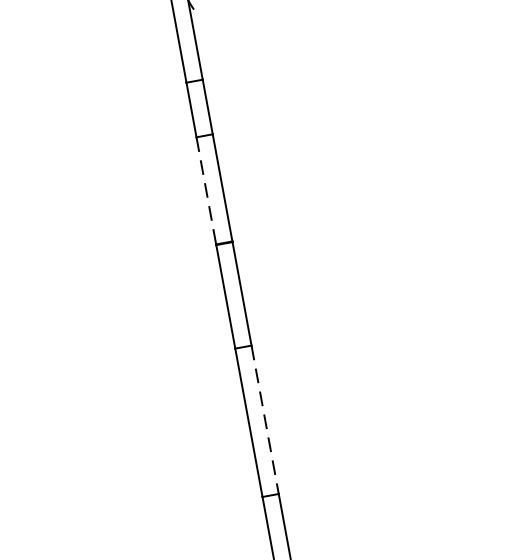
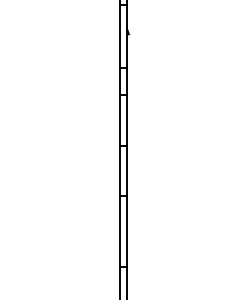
line: (206, 191) -> (119, 120), dashed -> solid
line: (265, 420) -> (127, 231), dashed -> solid

